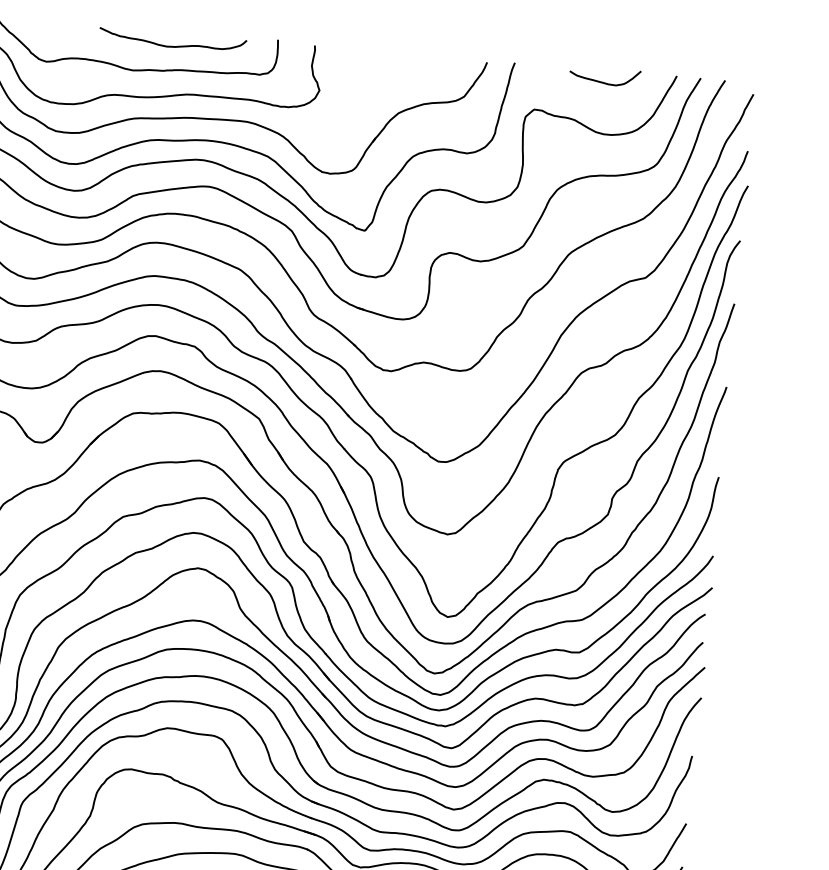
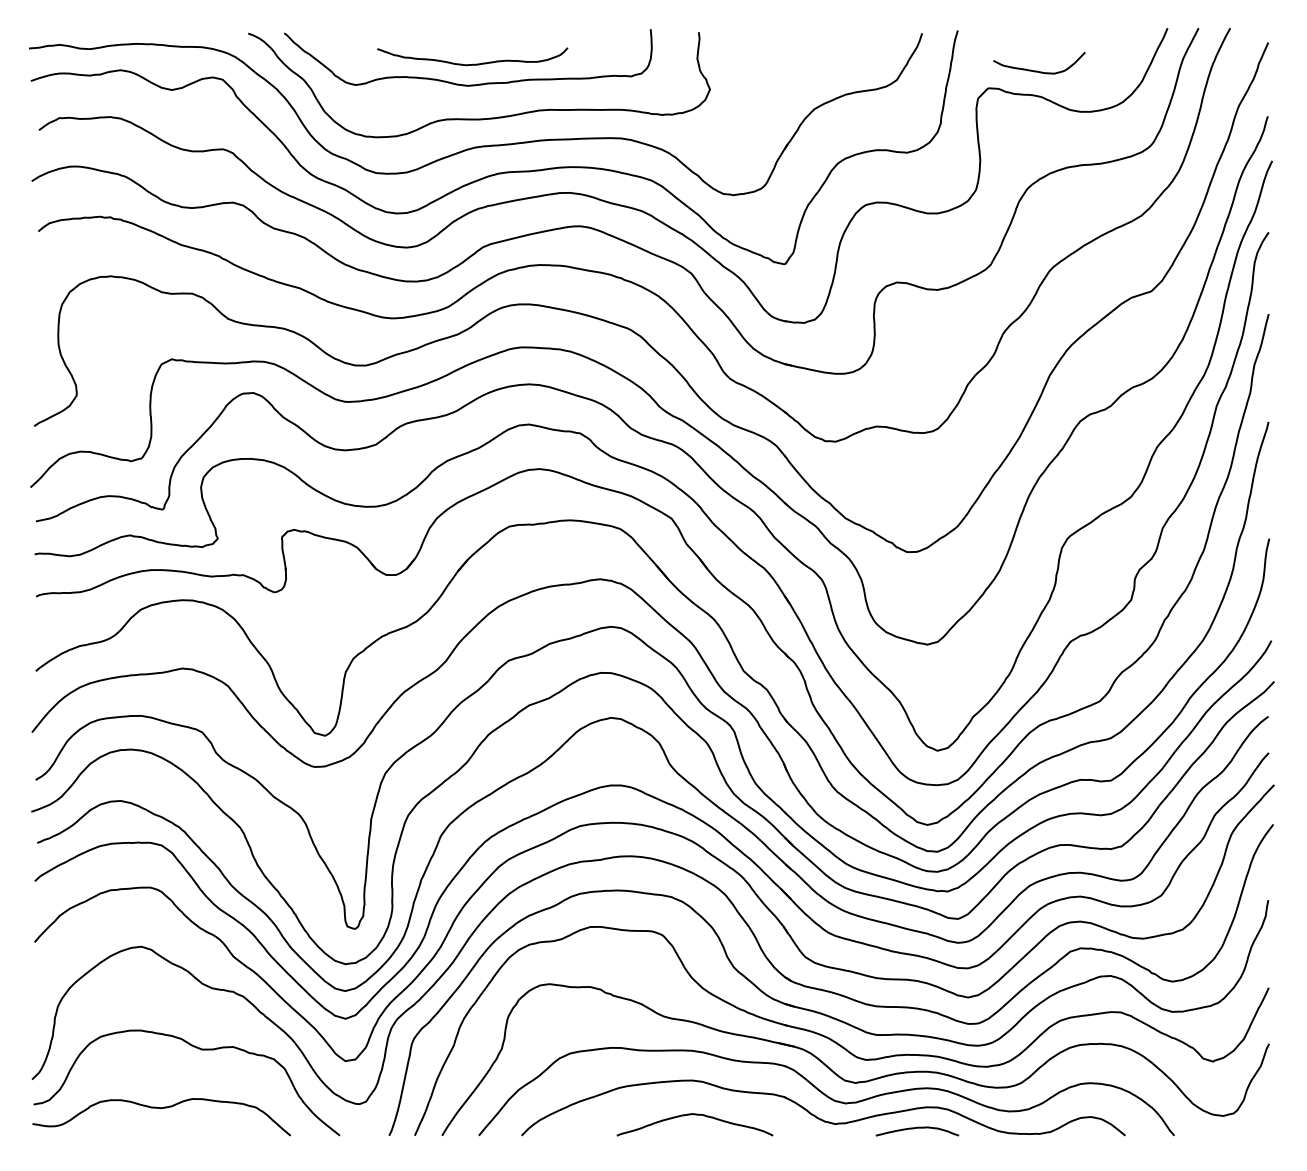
curve: (173, 45) -> (473, 63), moved
curve: (603, 81) -> (1037, 70), moved

